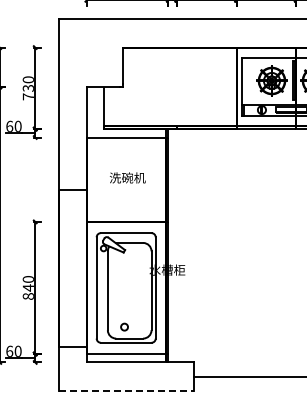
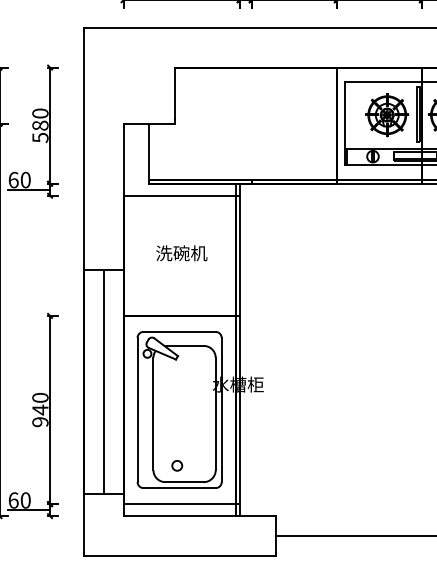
text: (27, 92) -> (39, 131), 730 -> 580
line: (72, 267) -> (103, 380), added
text: (27, 296) -> (39, 422), 840 -> 940
line: (126, 390) -> (180, 556), dashed -> solid

